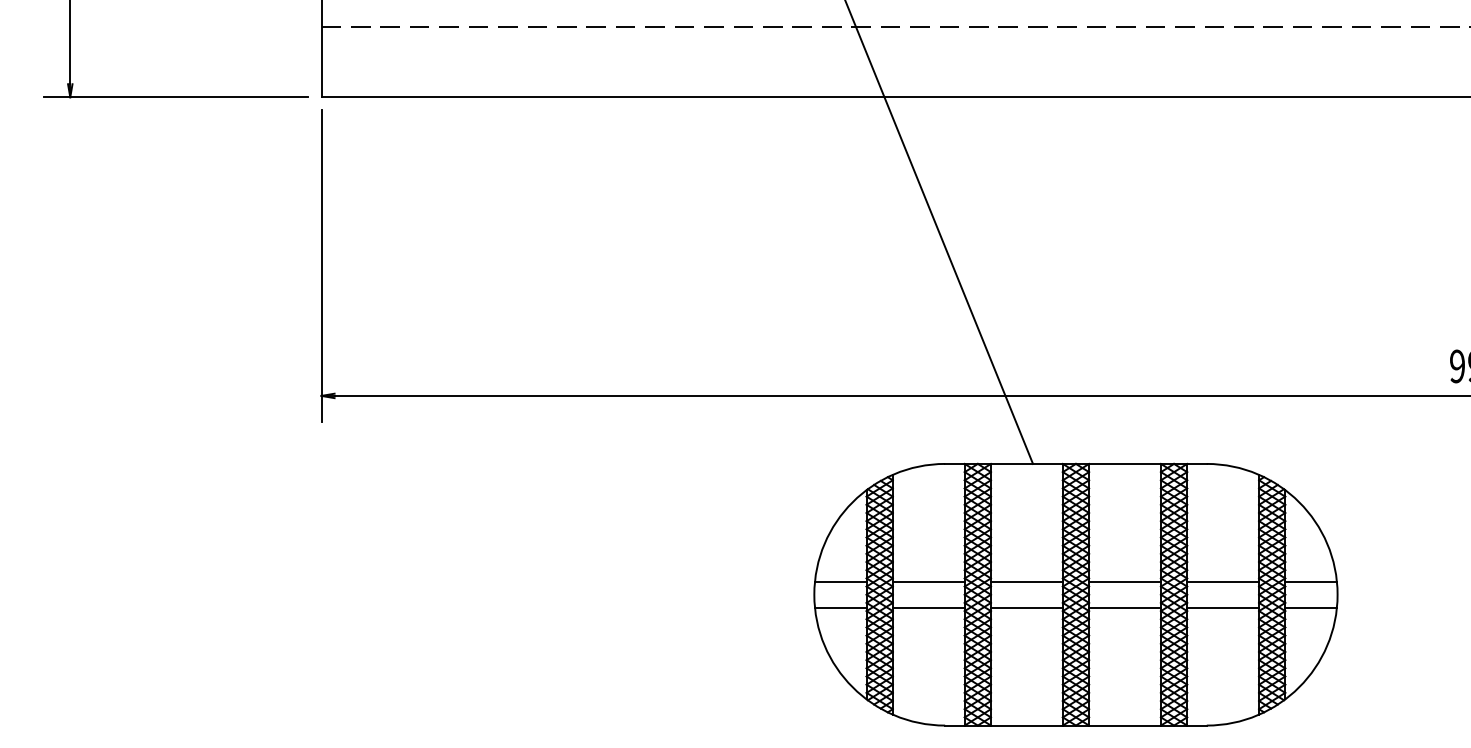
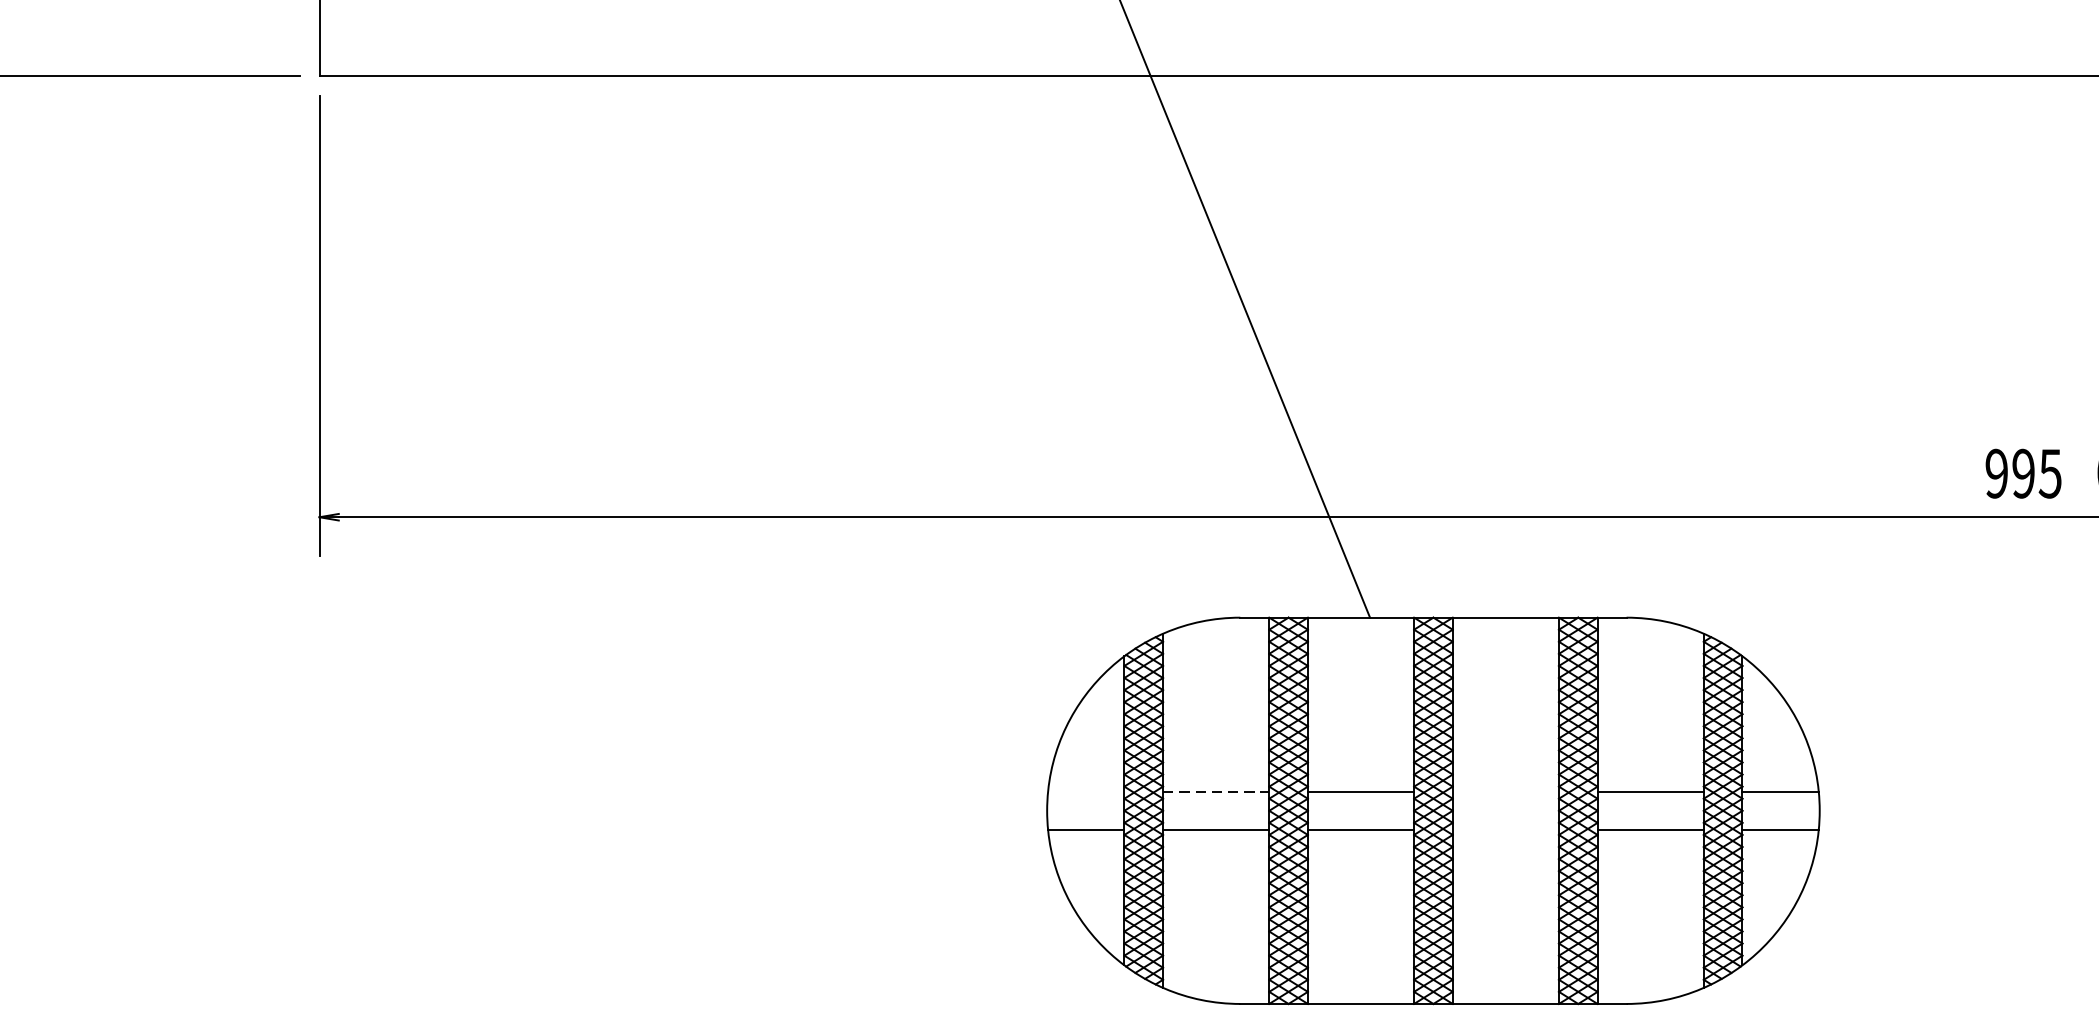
line: (840, 581) -> (1085, 791), removed
line: (928, 581) -> (1215, 791), solid -> dashed
line: (1124, 581) -> (1505, 791), removed
line: (1124, 607) -> (1505, 829), removed

